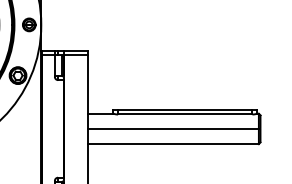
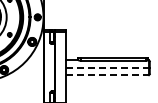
line: (175, 128) -> (108, 67), solid -> dashed
line: (175, 144) -> (108, 75), solid -> dashed

